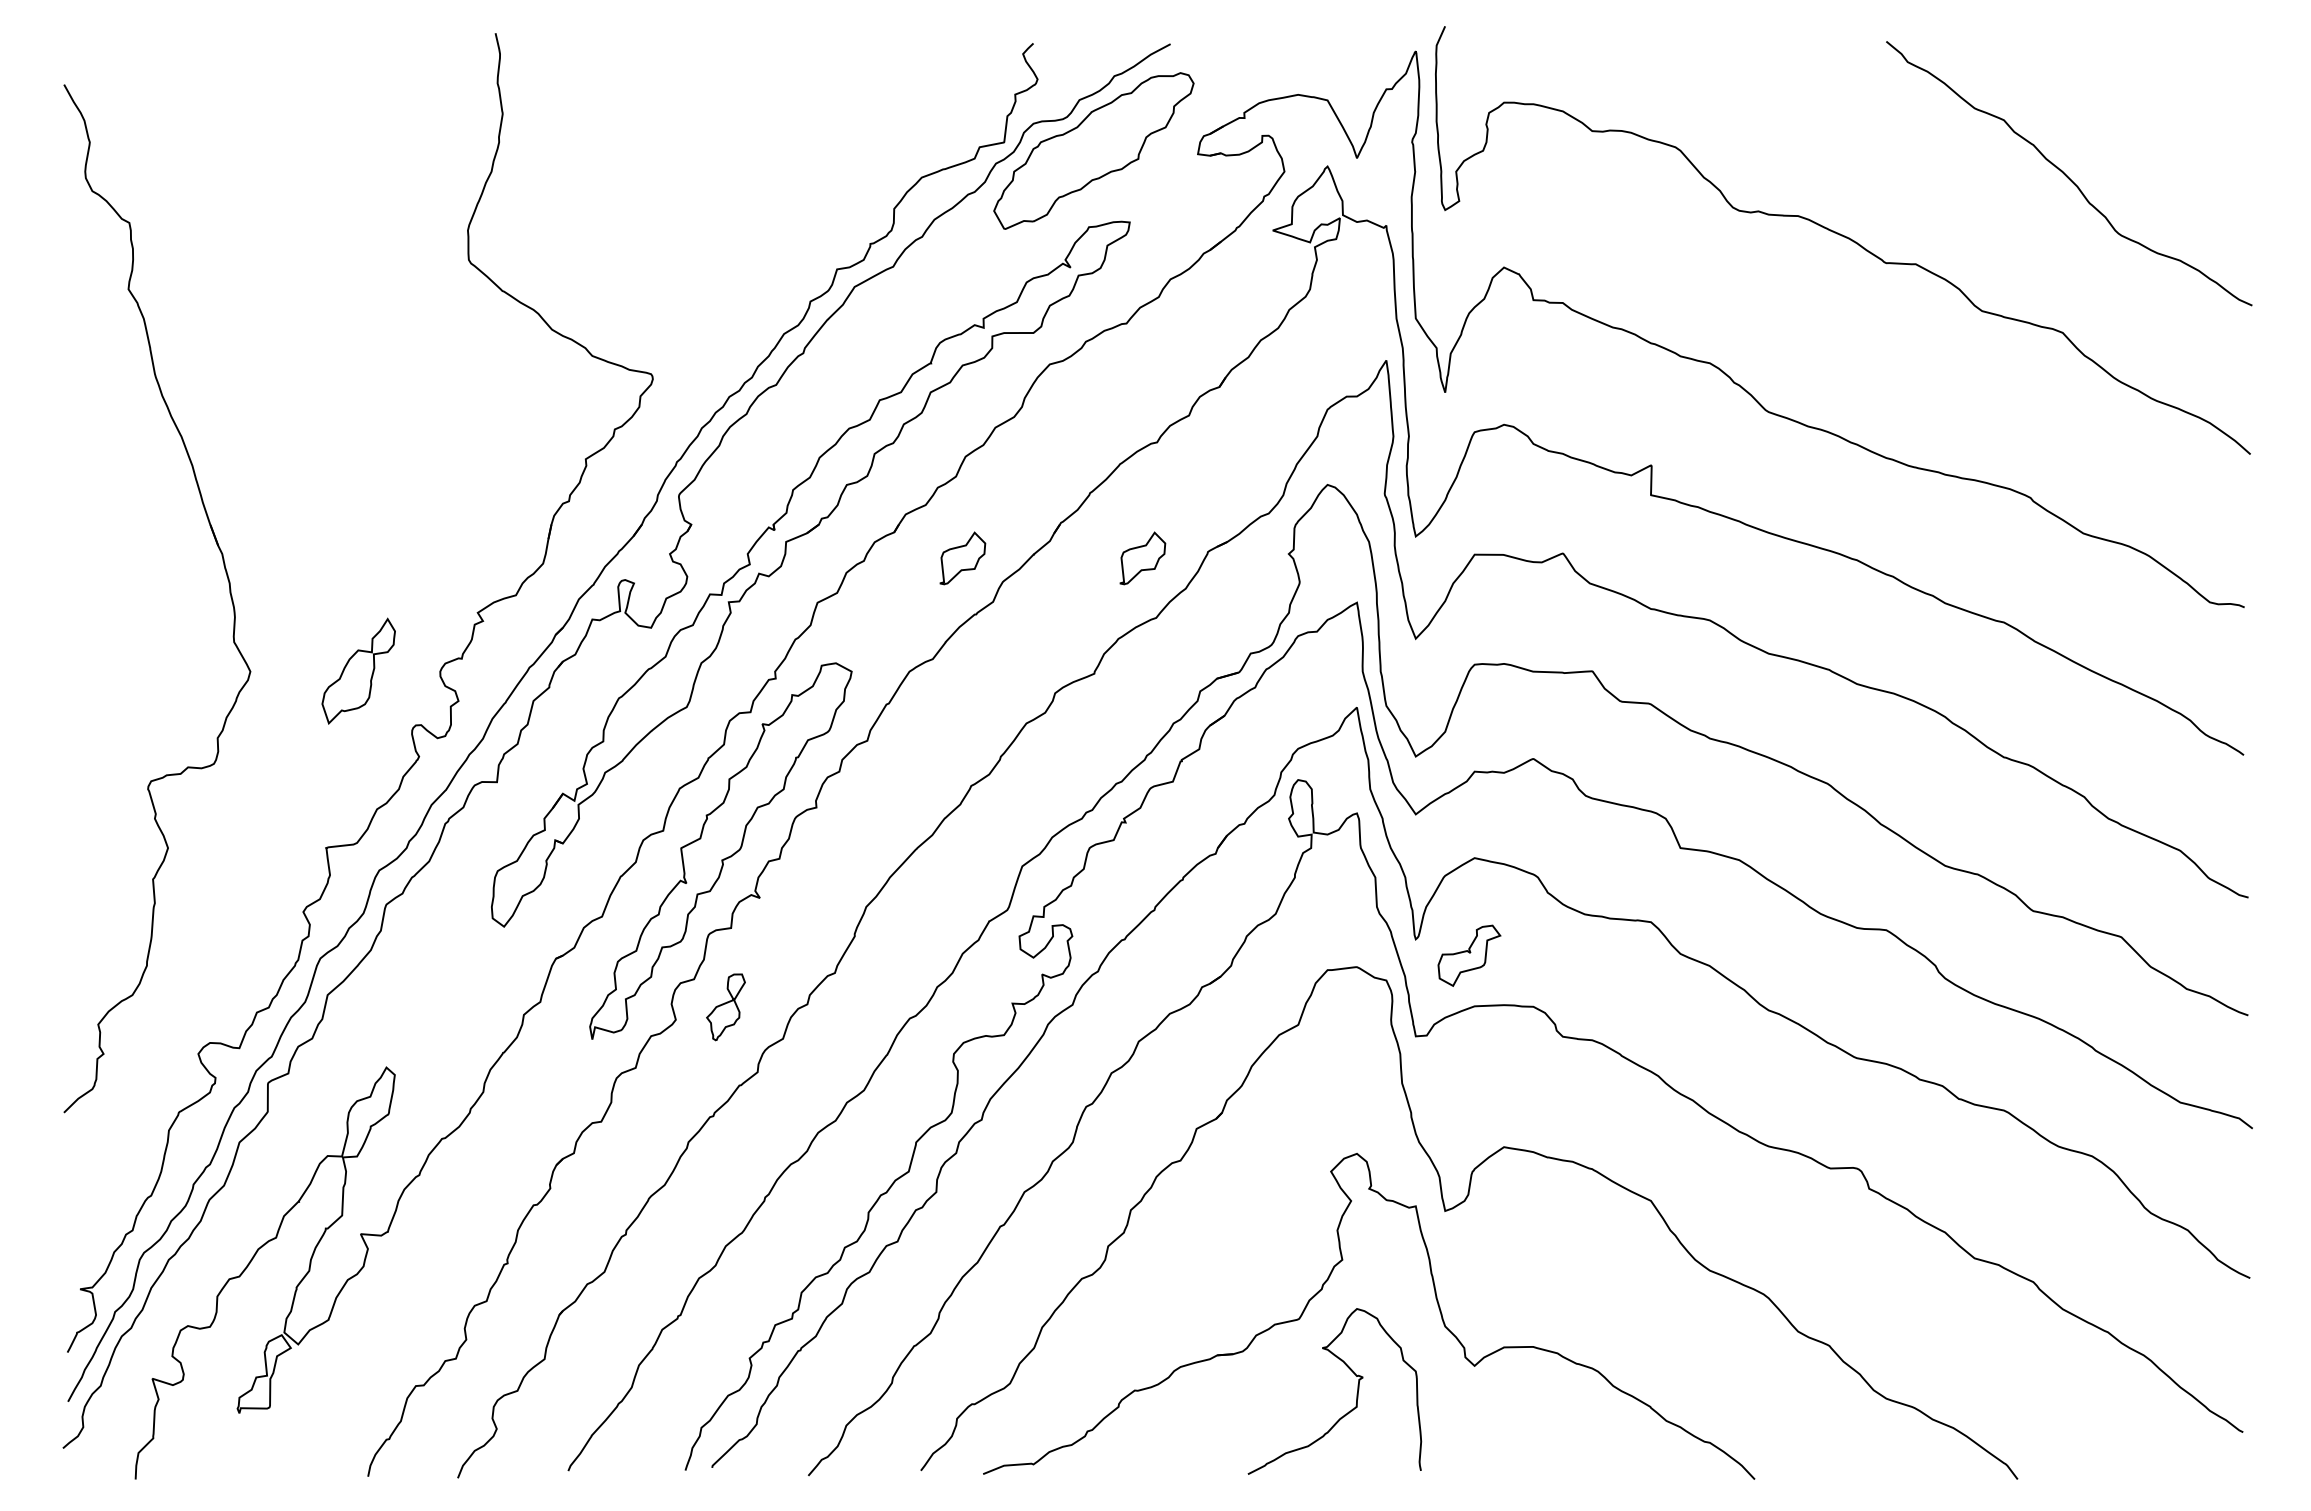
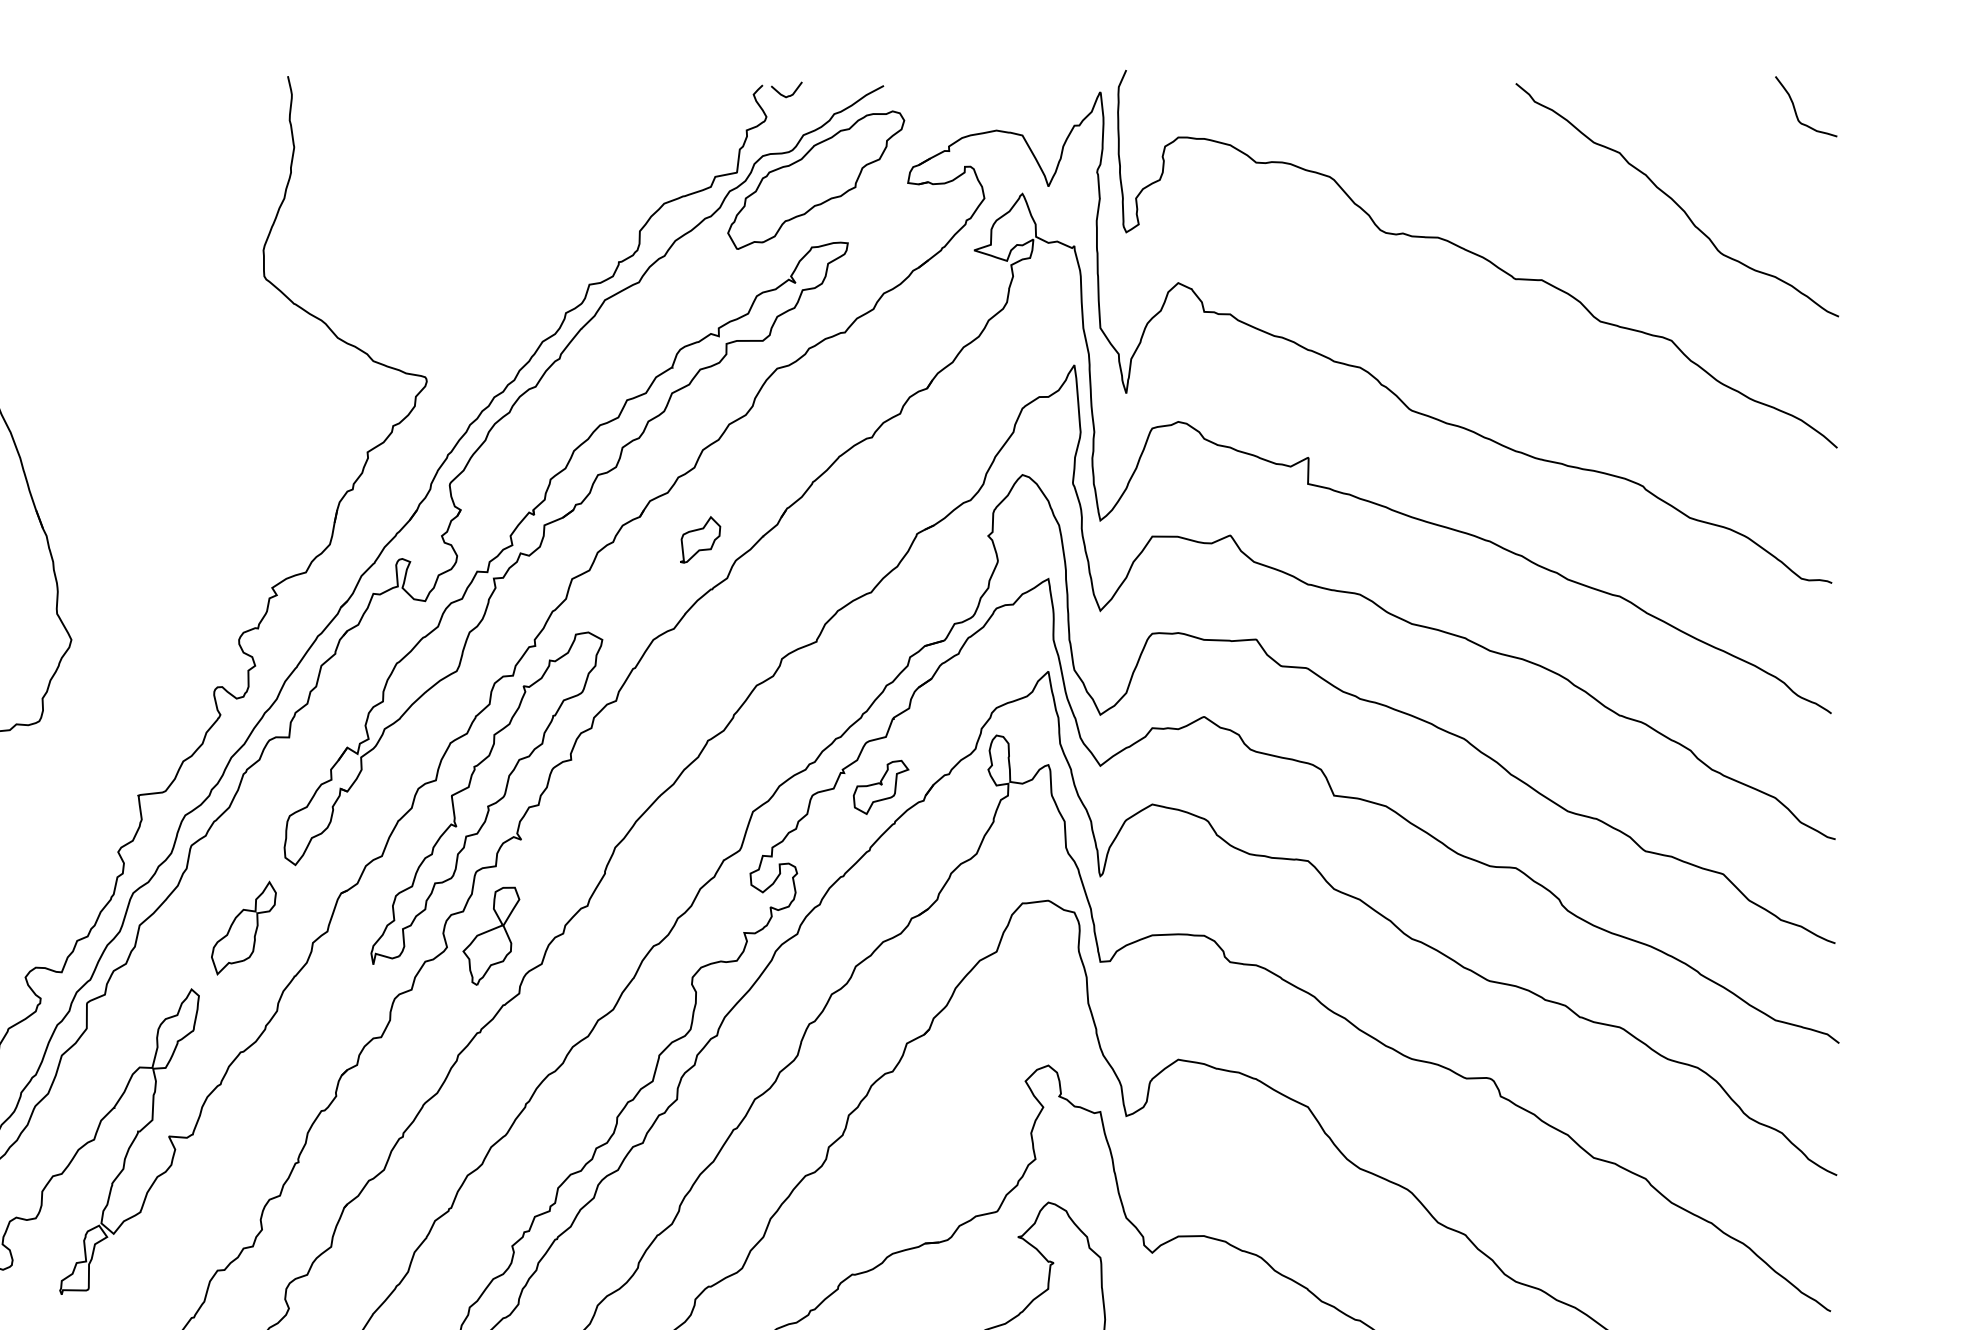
curve: (1057, 54) -> (784, 94), added
curve: (2203, 71) -> (1795, 109), added
part: (1142, 558) -> (859, 539), removed
part: (358, 670) -> (243, 927), moved
part: (1469, 955) -> (881, 787), moved
part: (725, 1007) -> (490, 936), size x1.67

